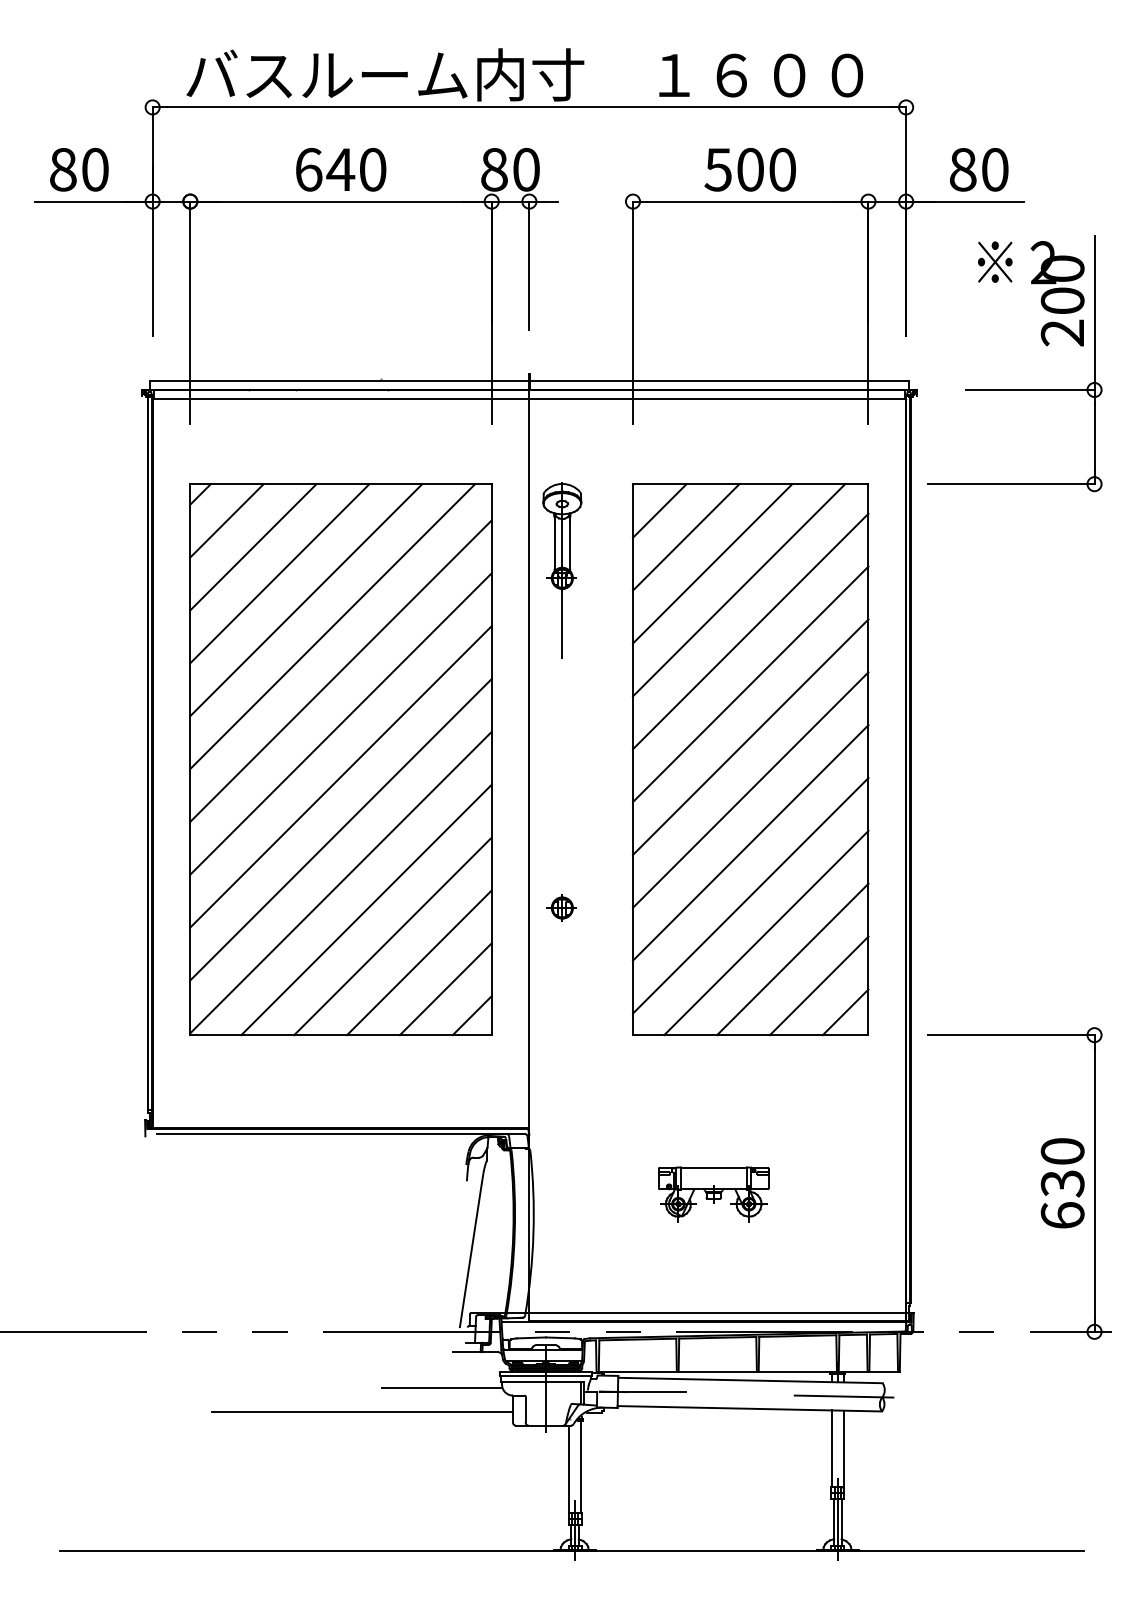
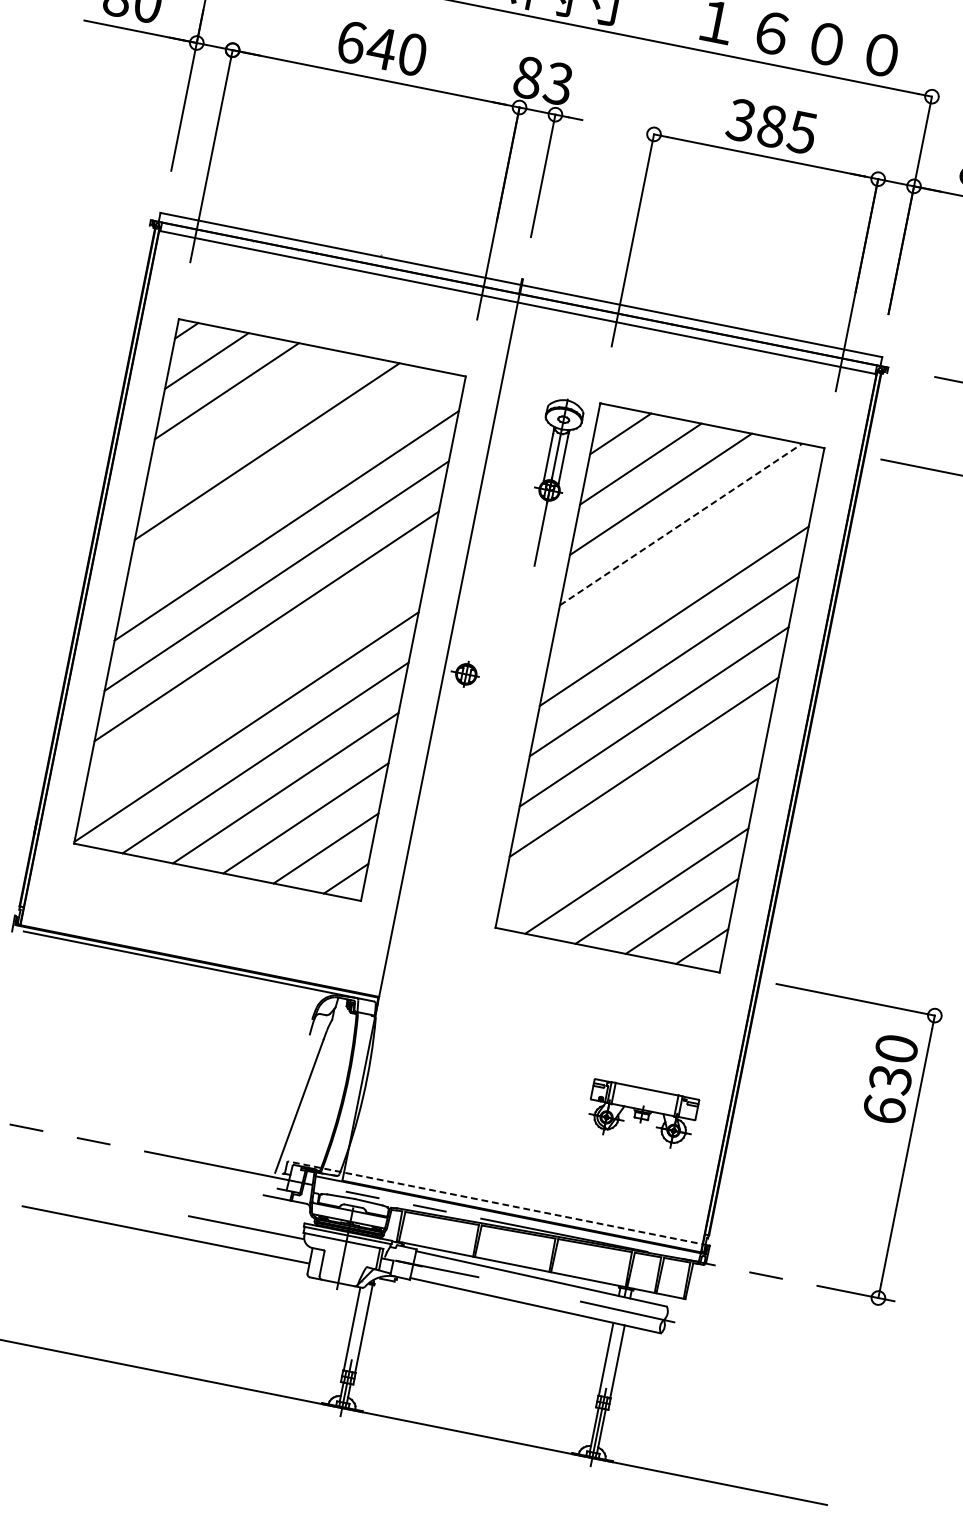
text: (525, 169) -> (557, 83), 80 -> 83
text: (749, 169) -> (771, 125), 500 -> 385
part: (562, 570) -> (551, 482), moved
line: (279, 573) -> (246, 421), removed
line: (739, 589) -> (681, 523), solid -> dashed
line: (332, 626) -> (287, 481), removed
line: (750, 631) -> (684, 565), removed
line: (340, 829) -> (256, 676), removed
line: (750, 895) -> (633, 817), removed
part: (561, 907) -> (465, 673), moved
text: (1062, 1183) -> (890, 1079), moved
part: (713, 1194) -> (641, 1114), moved
line: (691, 1313) -> (498, 1203), solid -> dashed

